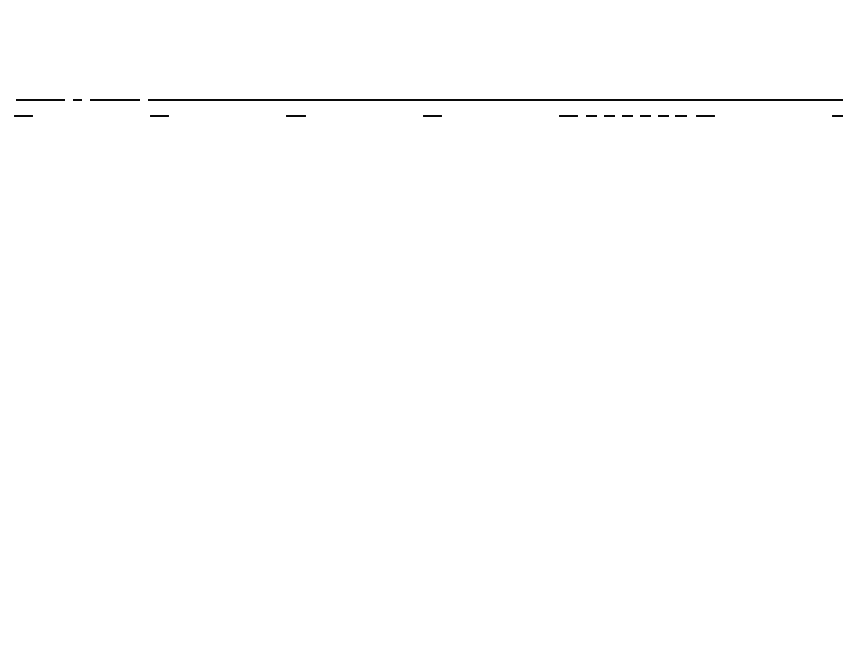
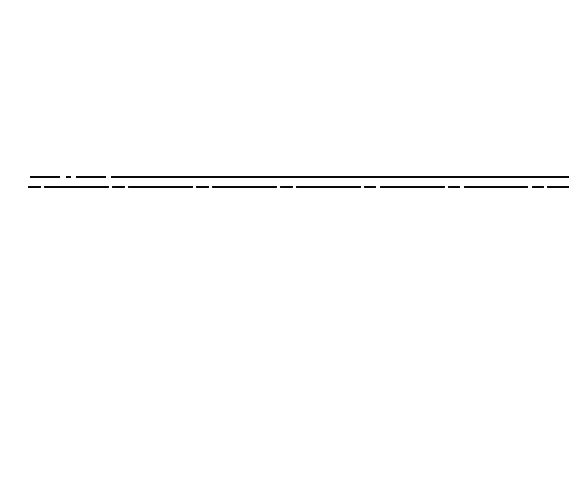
line: (91, 116) -> (76, 187), added
line: (227, 116) -> (160, 187), added
line: (362, 116) -> (243, 187), added
line: (499, 116) -> (327, 187), added
line: (637, 116) -> (412, 187), dashed -> solid
line: (772, 116) -> (495, 187), added

